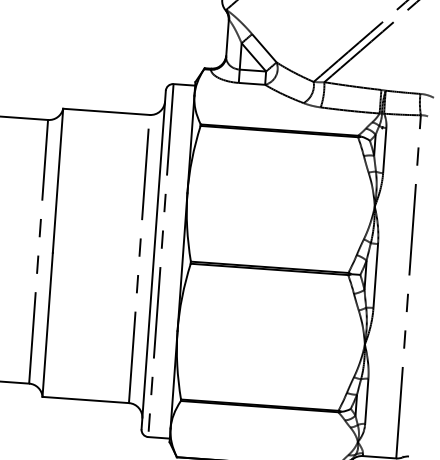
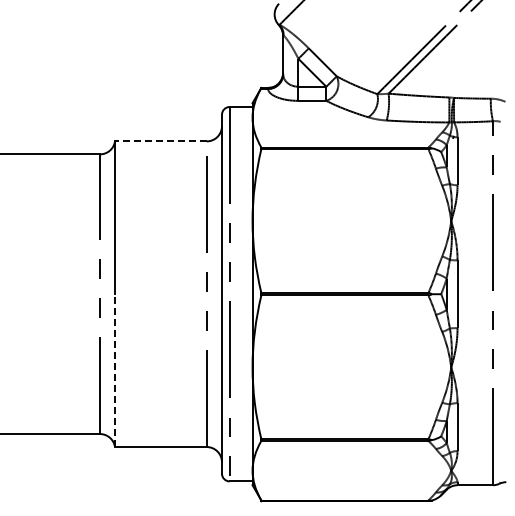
line: (106, 111) -> (160, 141), solid -> dashed
line: (48, 324) -> (115, 370), solid -> dashed

